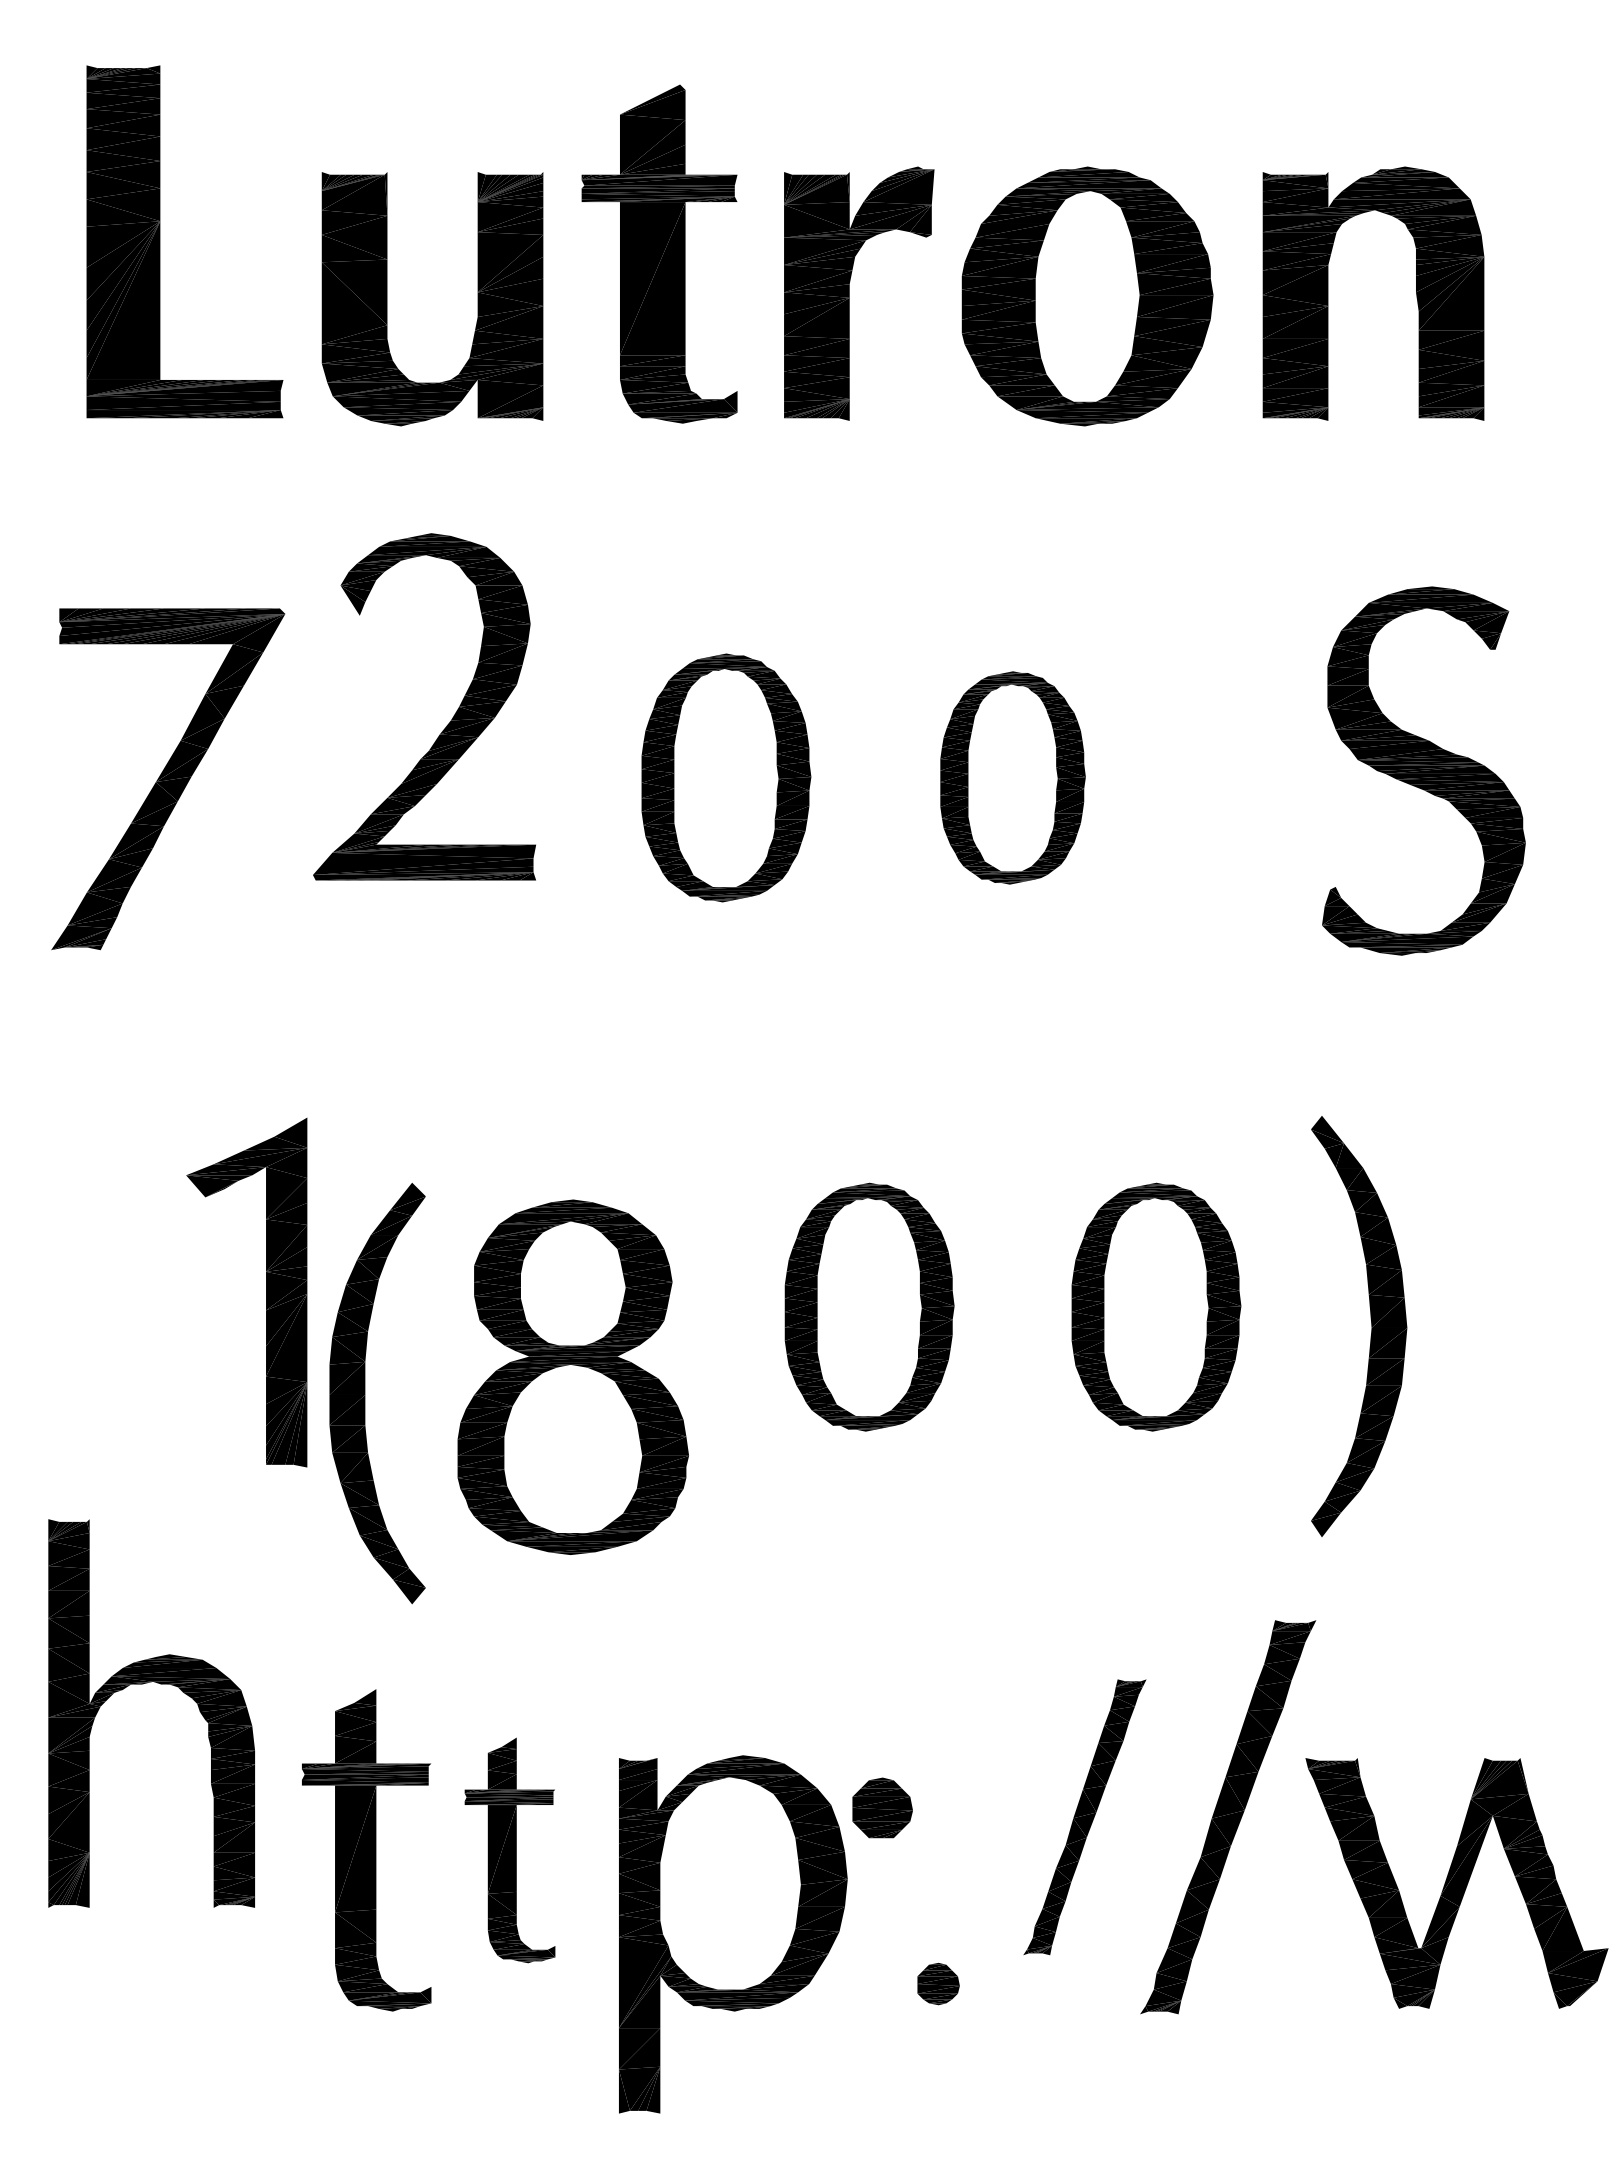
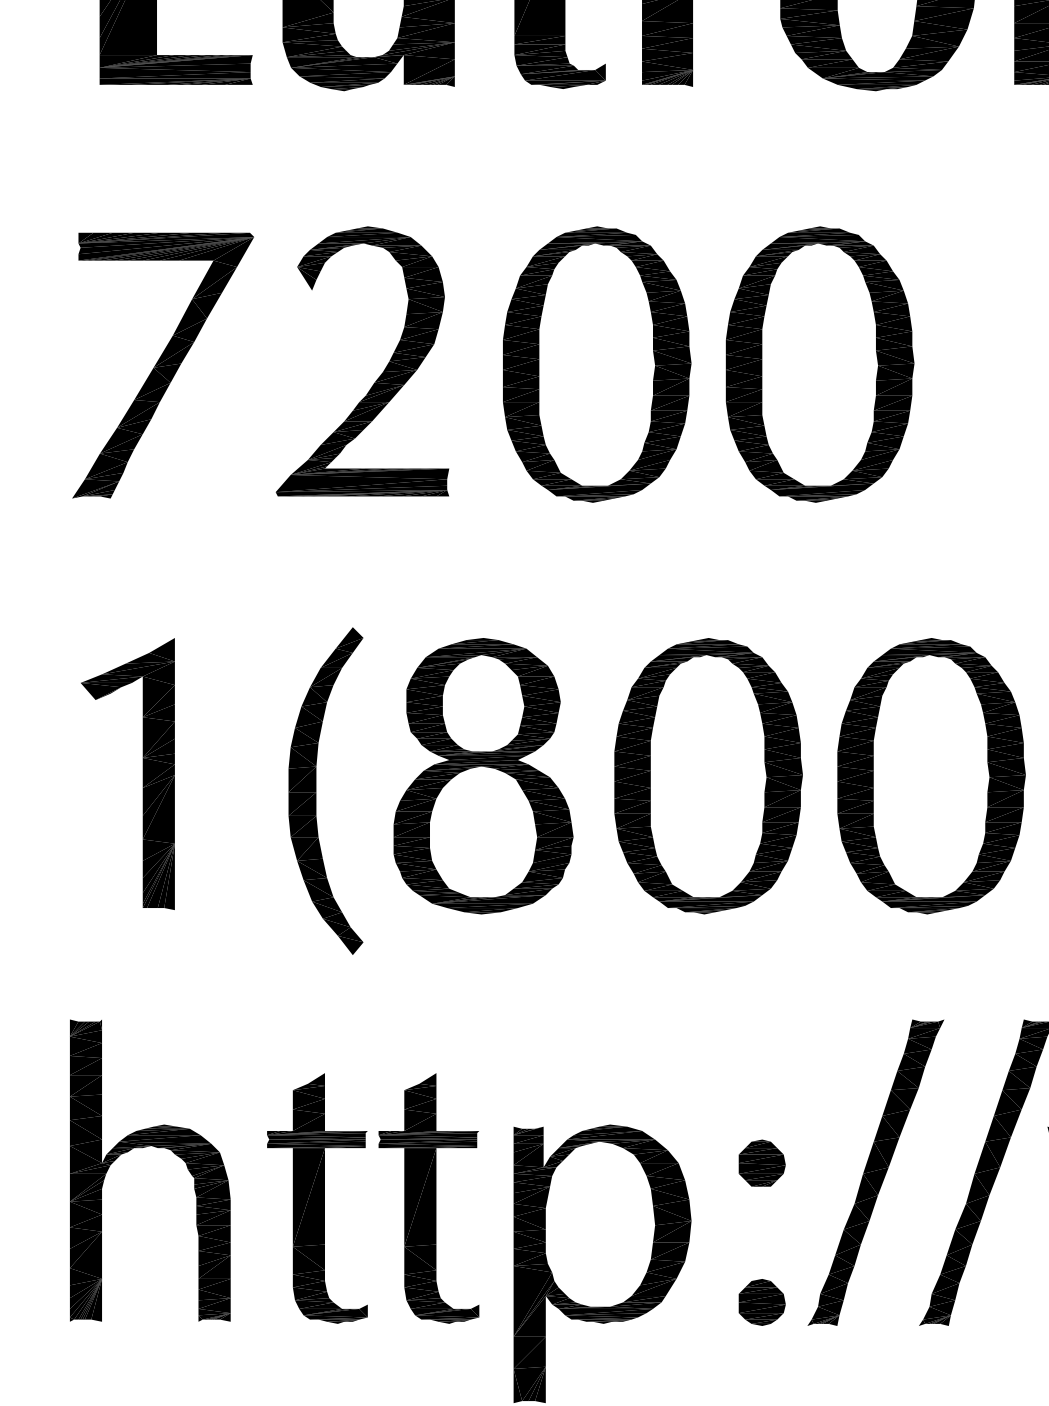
part: (446, 725) -> (379, 375), moved
part: (726, 777) -> (597, 364), size x1.43
part: (1012, 777) -> (819, 364), size x1.67
part: (266, 1292) -> (143, 774), moved
part: (869, 1306) -> (708, 775), size x1.43
part: (1156, 1306) -> (931, 775), size x1.43
part: (572, 1376) -> (482, 775), moved
part: (365, 1393) -> (316, 791), moved
part: (143, 1684) -> (143, 1148), moved
part: (882, 1807) -> (762, 1162), moved
part: (1084, 1817) -> (875, 1172), size x1.43
part: (509, 1850) -> (428, 1198), size x1.43
part: (938, 1983) -> (762, 1302), size x1.43

